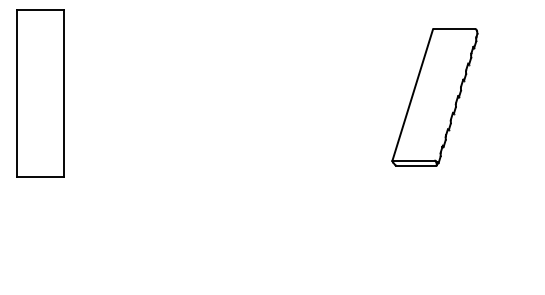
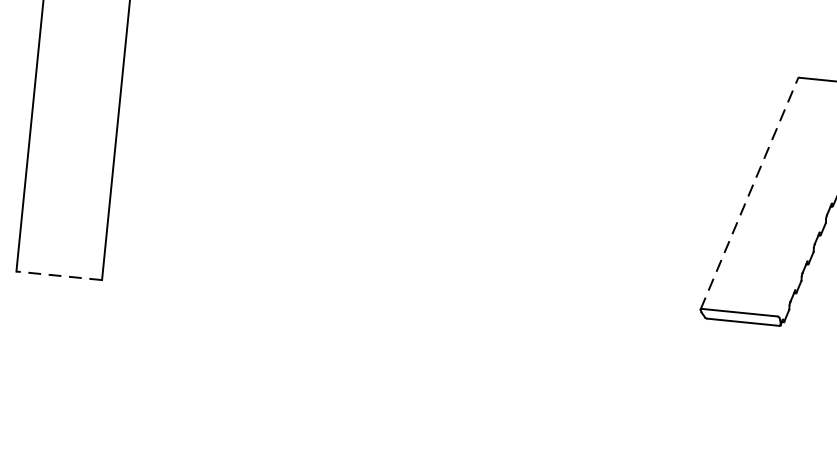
line: (412, 95) -> (748, 194), solid -> dashed
line: (40, 177) -> (58, 275), solid -> dashed

